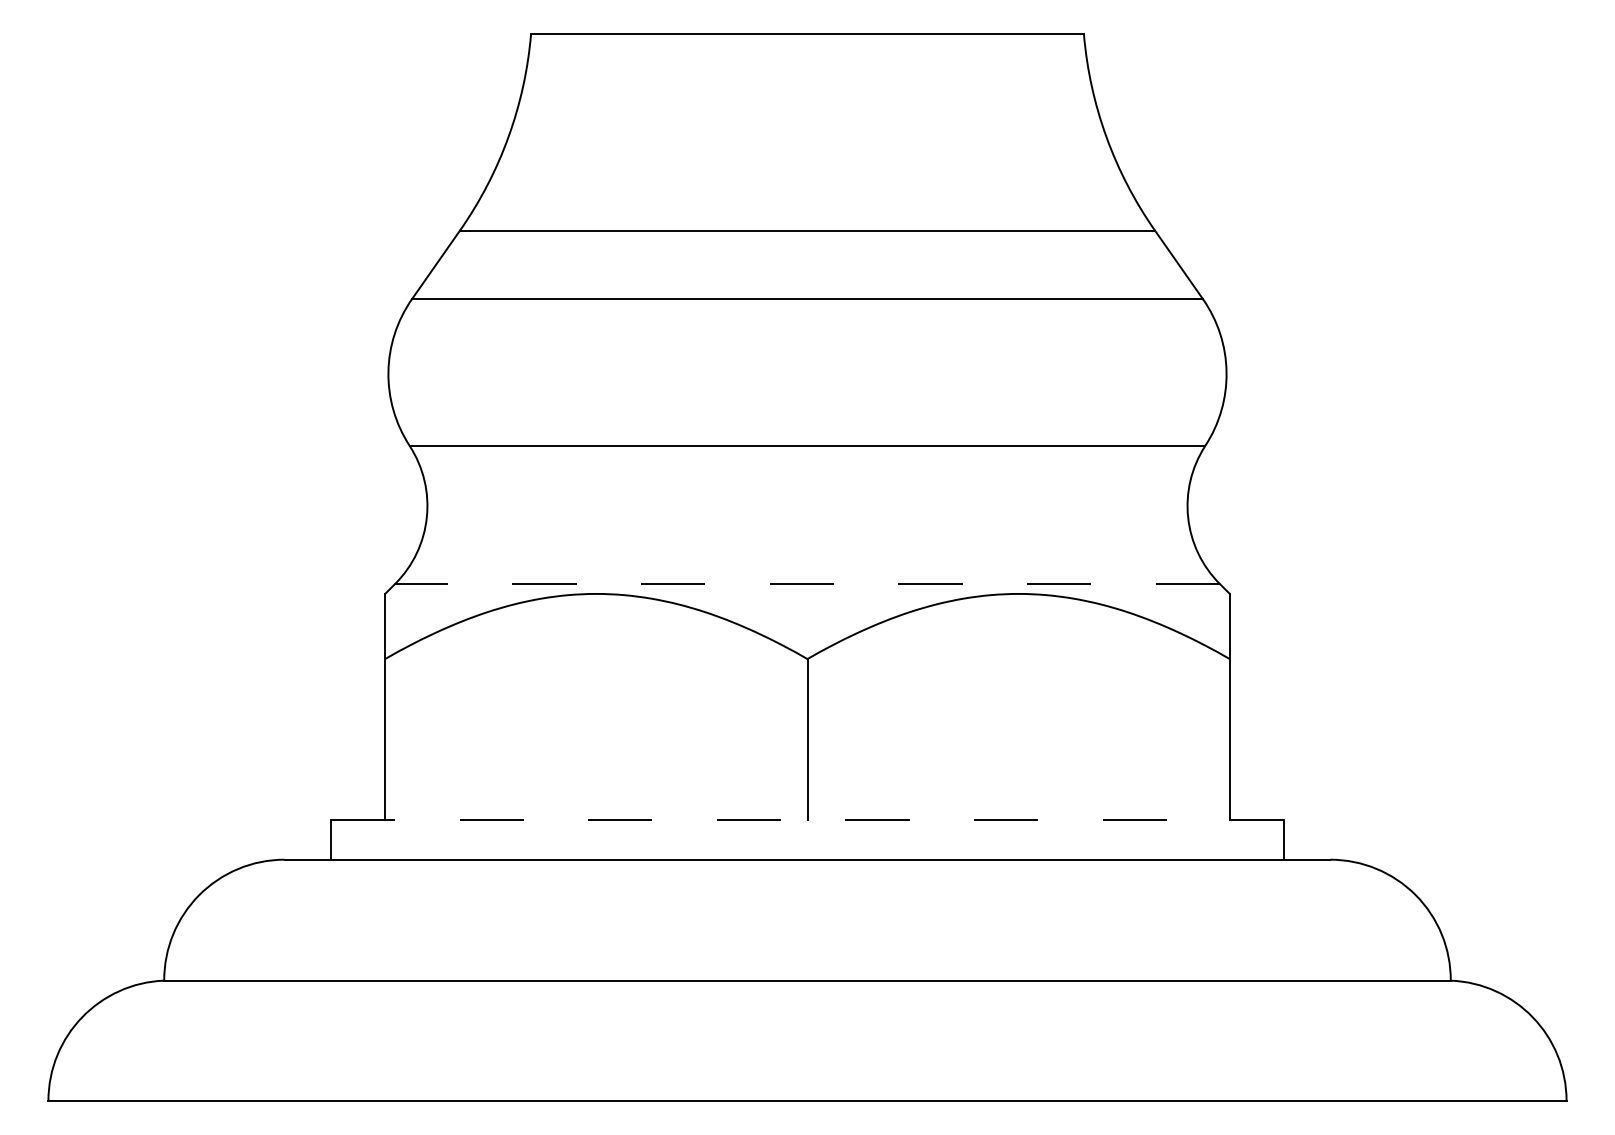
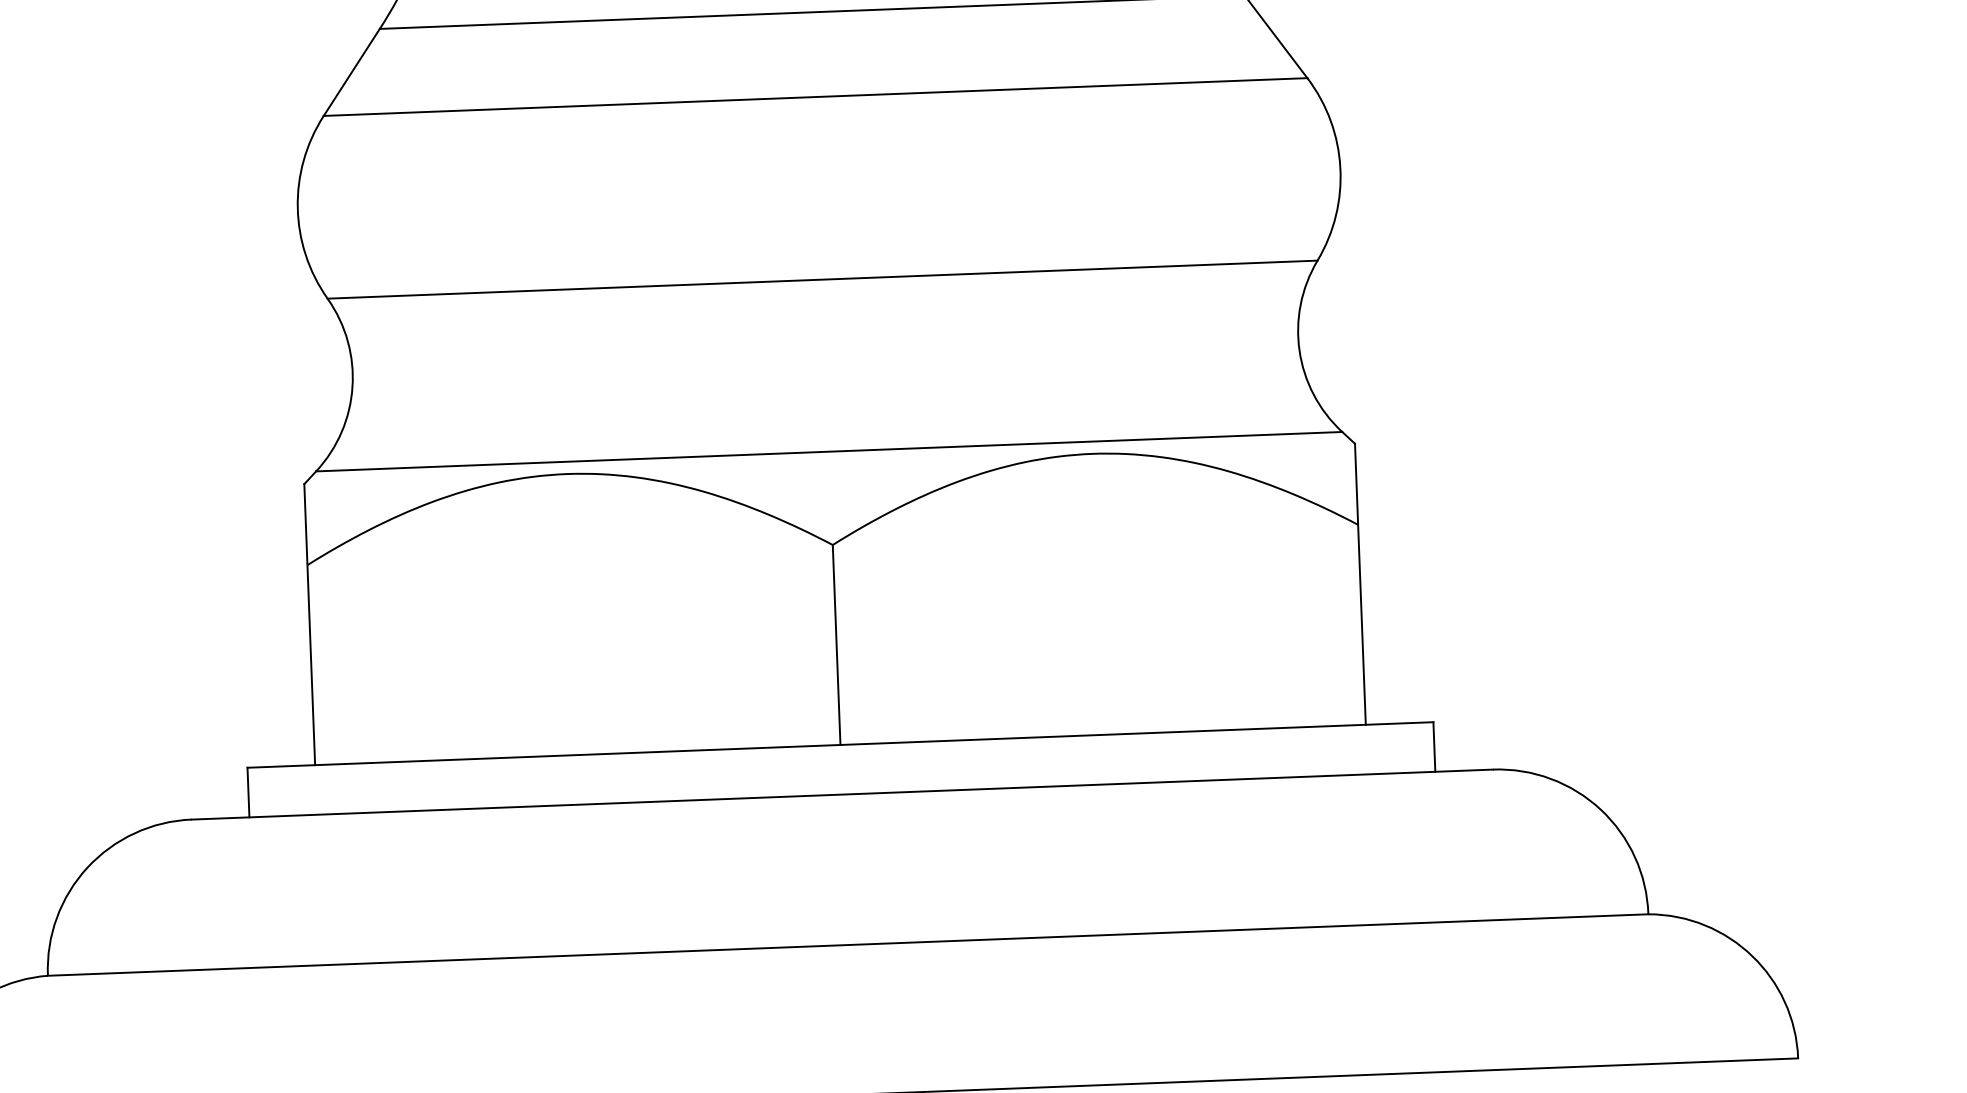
line: (807, 584) -> (829, 452), dashed -> solid
line: (807, 819) -> (840, 744), dashed -> solid

